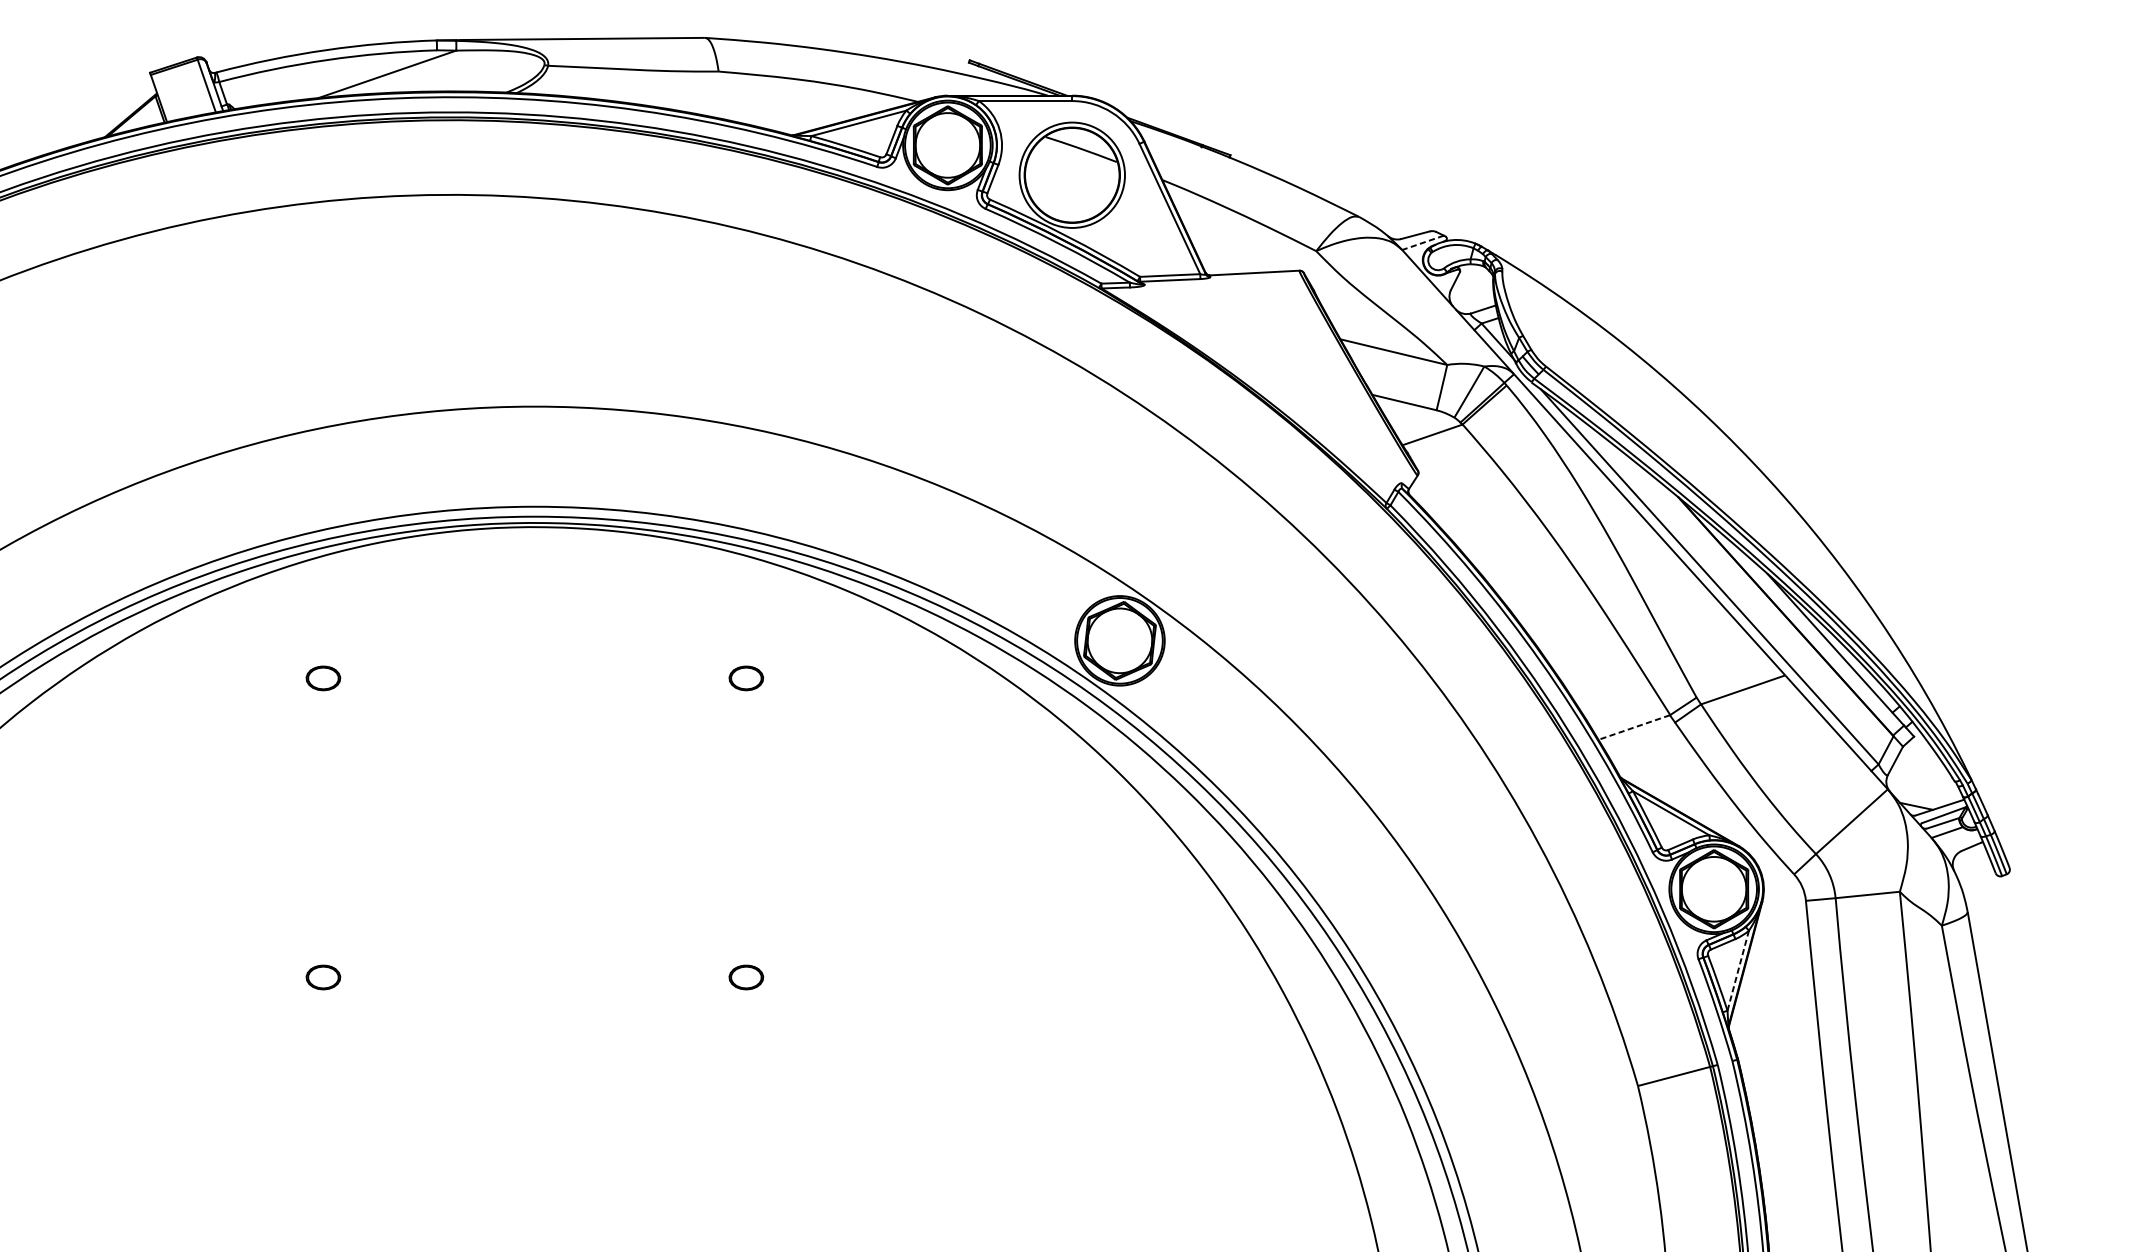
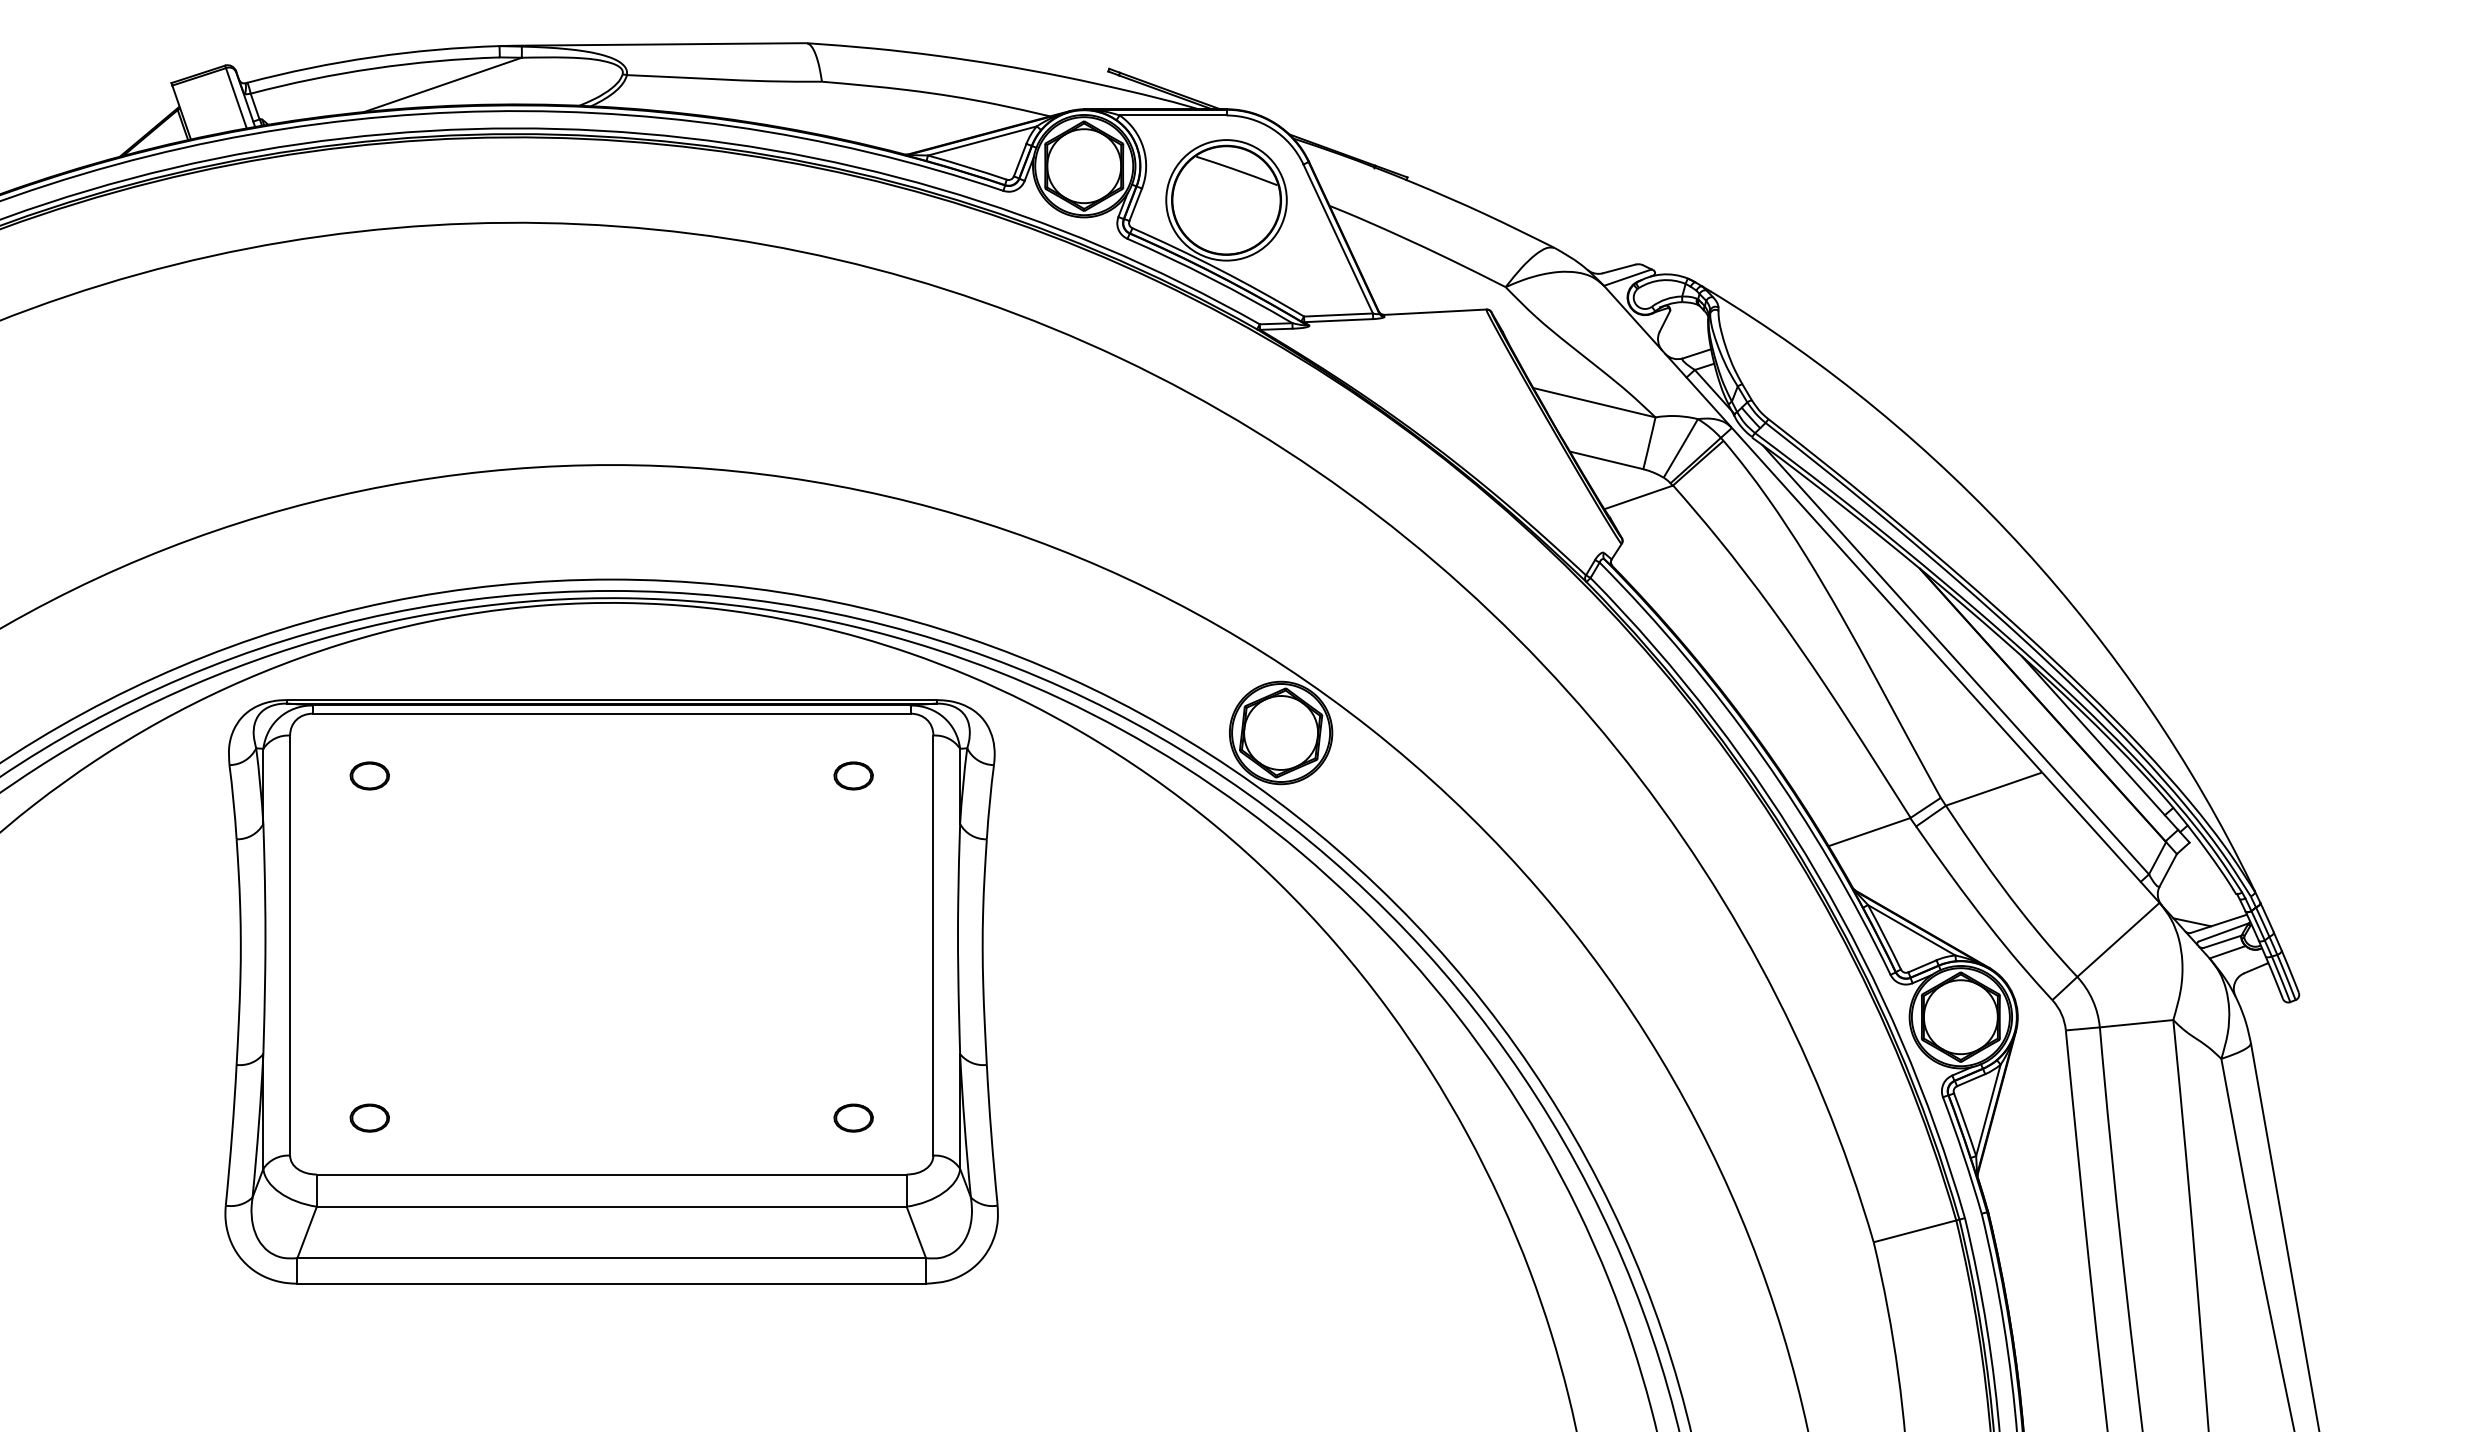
line: (1422, 242) -> (1627, 277), dashed -> solid
line: (1634, 727) -> (1869, 832), dashed -> solid
part: (534, 866) -> (611, 991), added
line: (1738, 969) -> (1988, 1109), dashed -> solid

